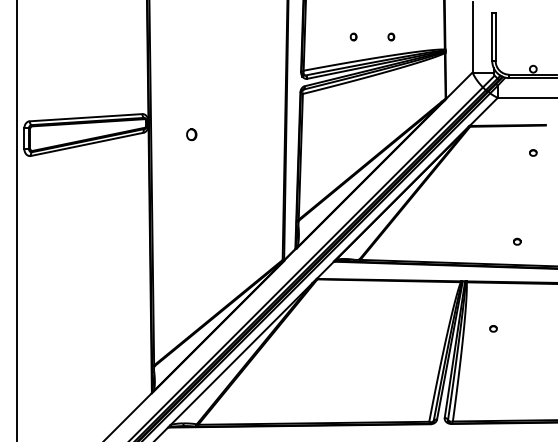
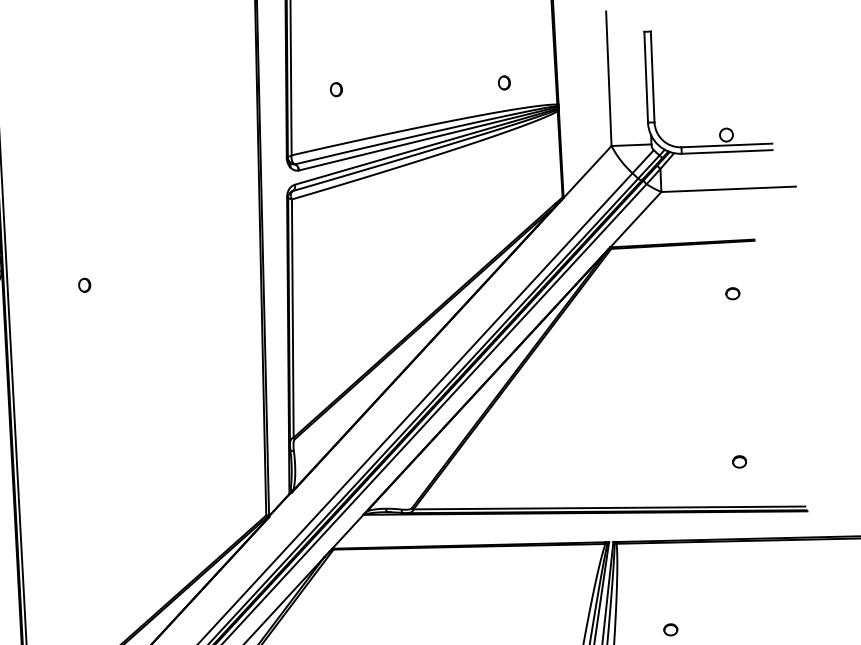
part: (353, 36) -> (336, 88), moved
part: (391, 36) -> (504, 81), moved
part: (191, 134) -> (84, 284), size x0.62
part: (517, 241) -> (739, 461), moved

